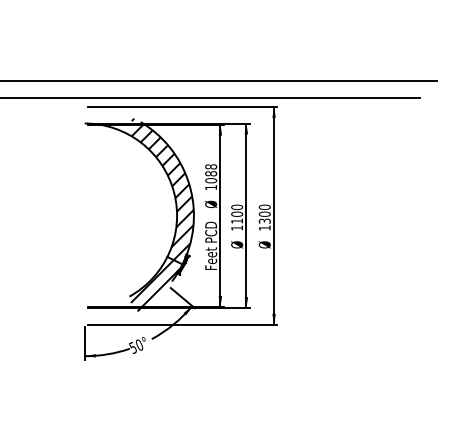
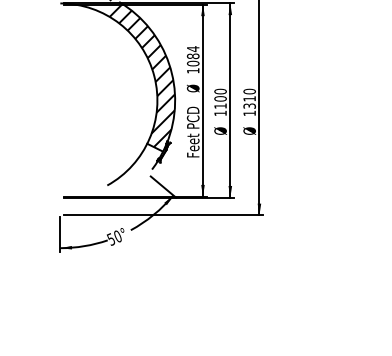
text: (211, 166) -> (193, 48), 1088 -> 1084
text: (264, 213) -> (249, 98), 1300 -> 1310
hatch: (155, 285) -> (134, 173), removed

